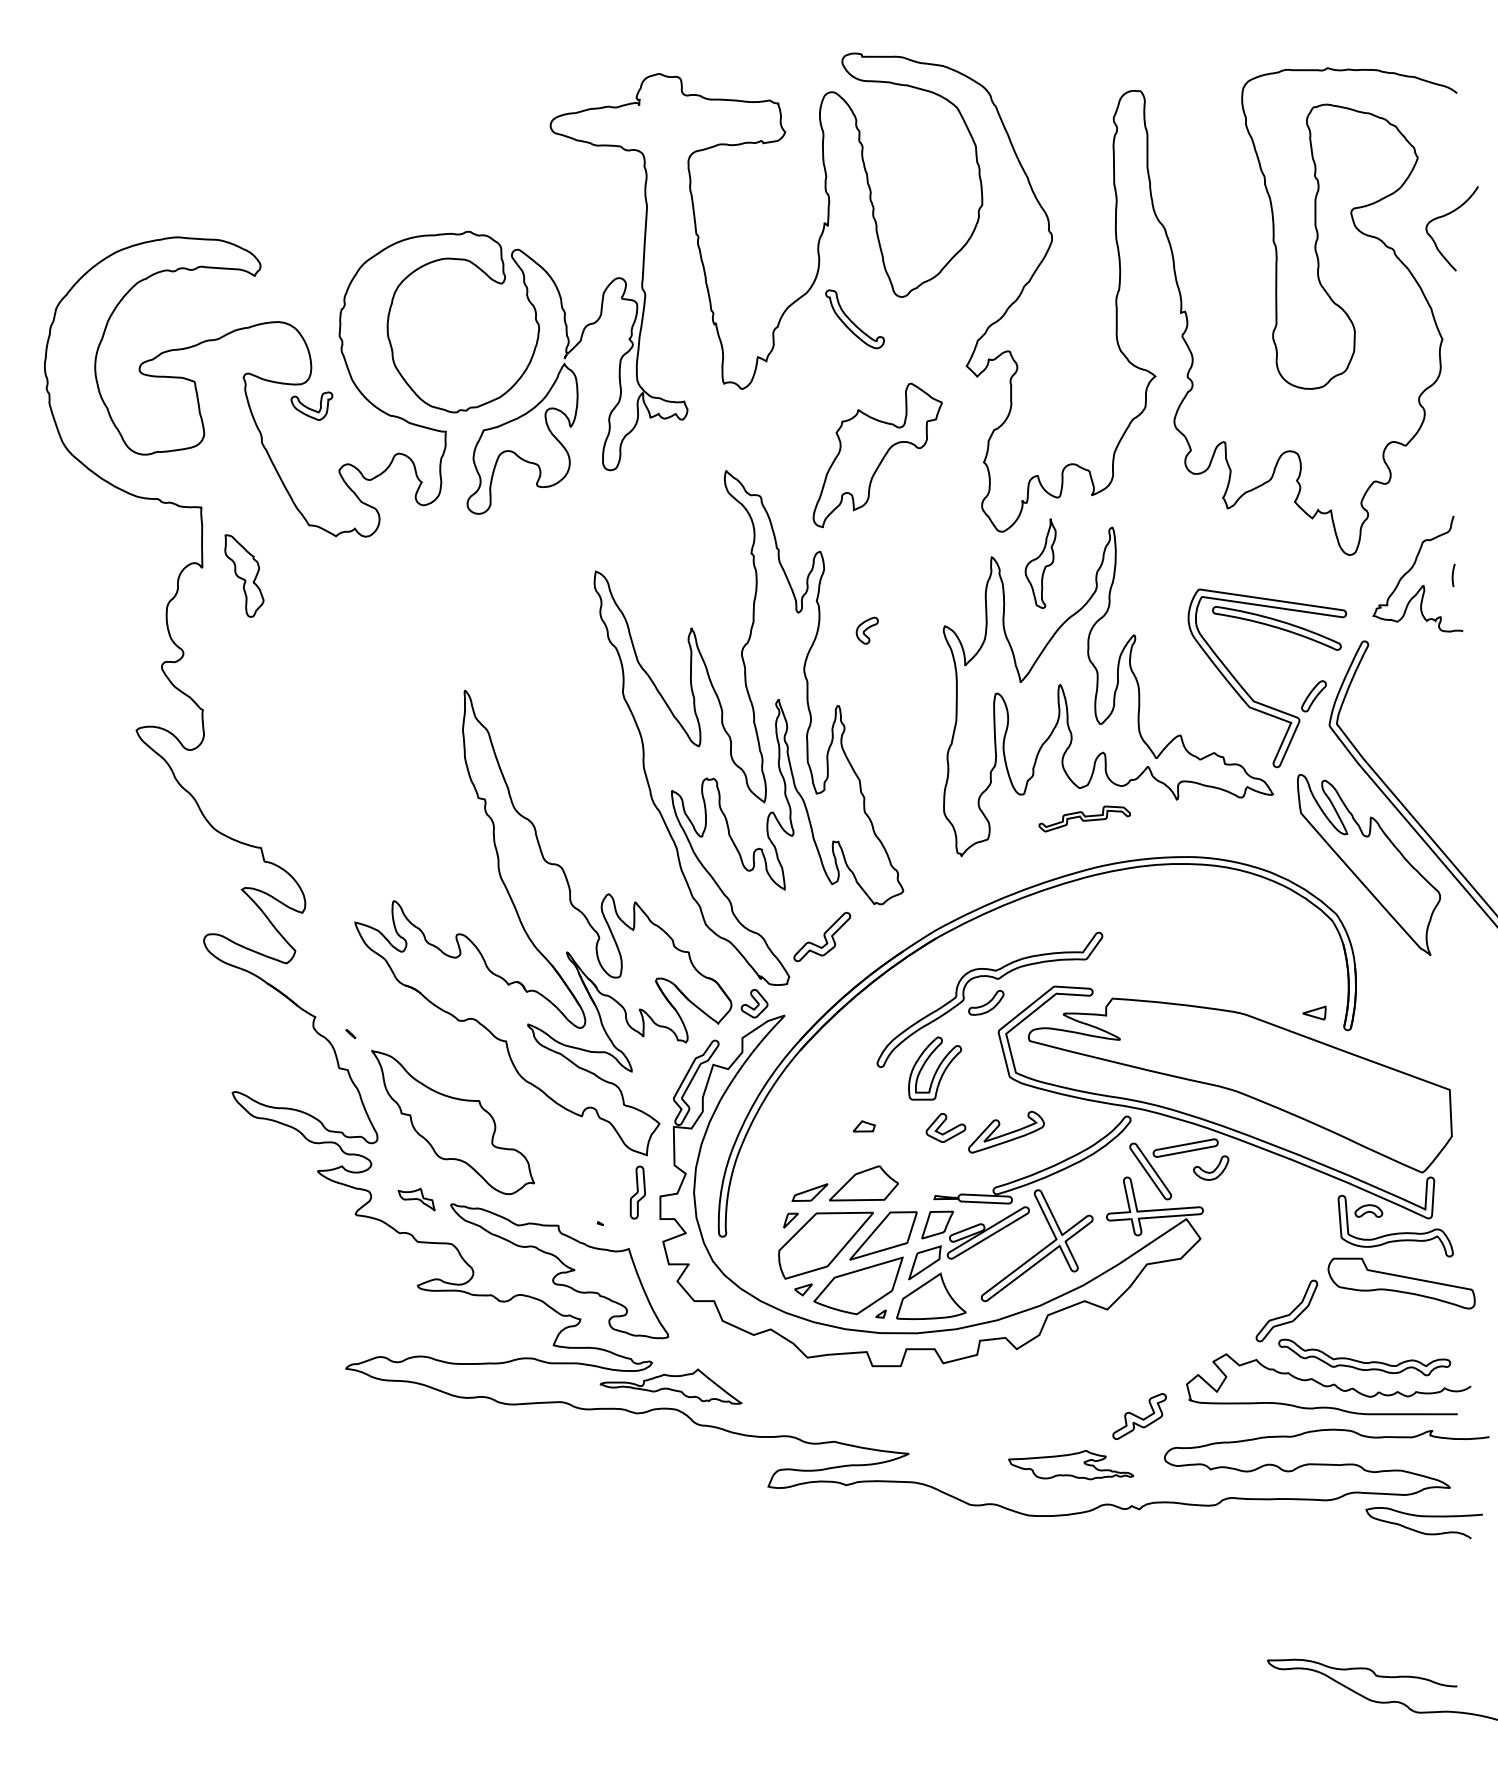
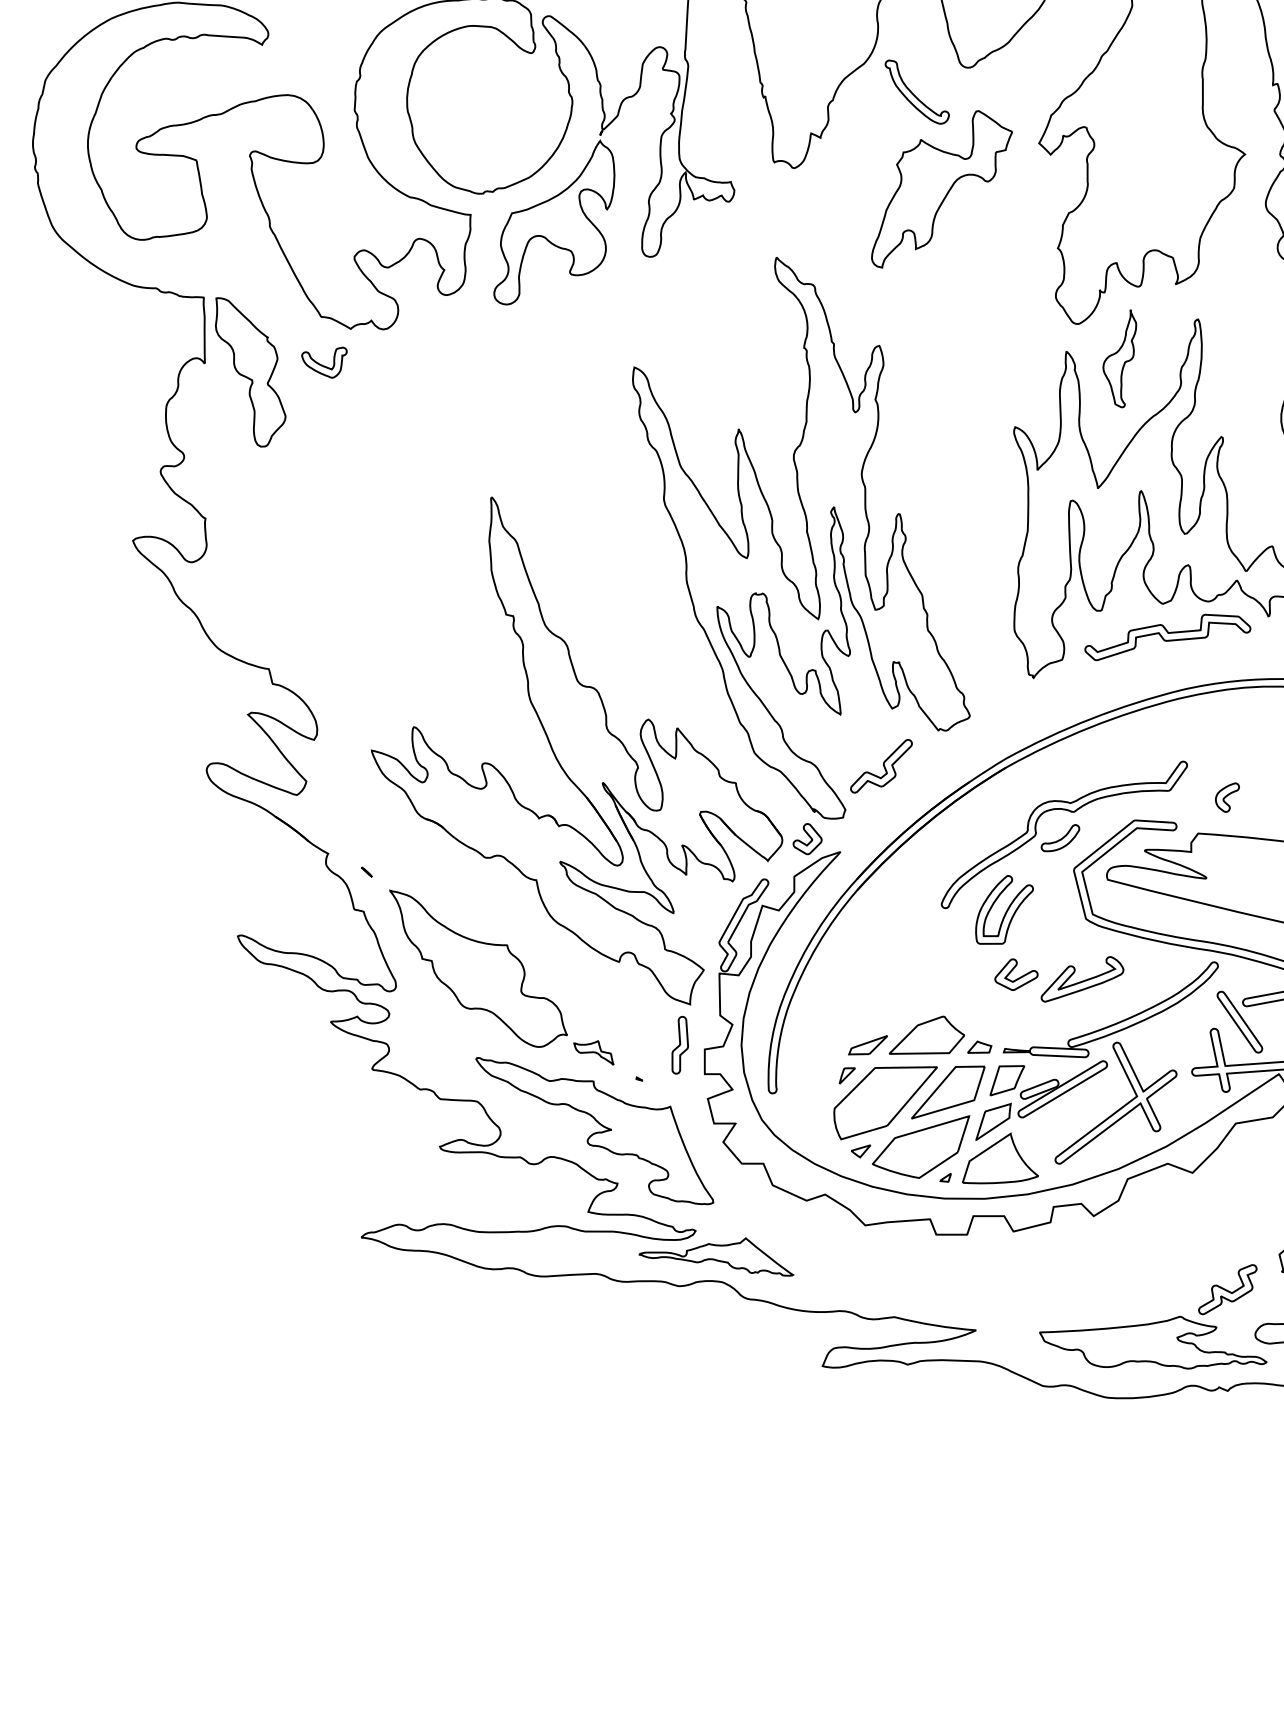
part: (311, 405) -> (323, 361), moved
part: (877, 455) -> (941, 189), moved
part: (244, 575) -> (250, 371), size x1.67
part: (866, 630) -> (1226, 797), moved
part: (1084, 818) -> (1167, 636), size x1.67
part: (863, 1126) -> (978, 1047), moved
part: (416, 1199) -> (593, 1052), moved
part: (1070, 1464) -> (1152, 1341), size x1.67

